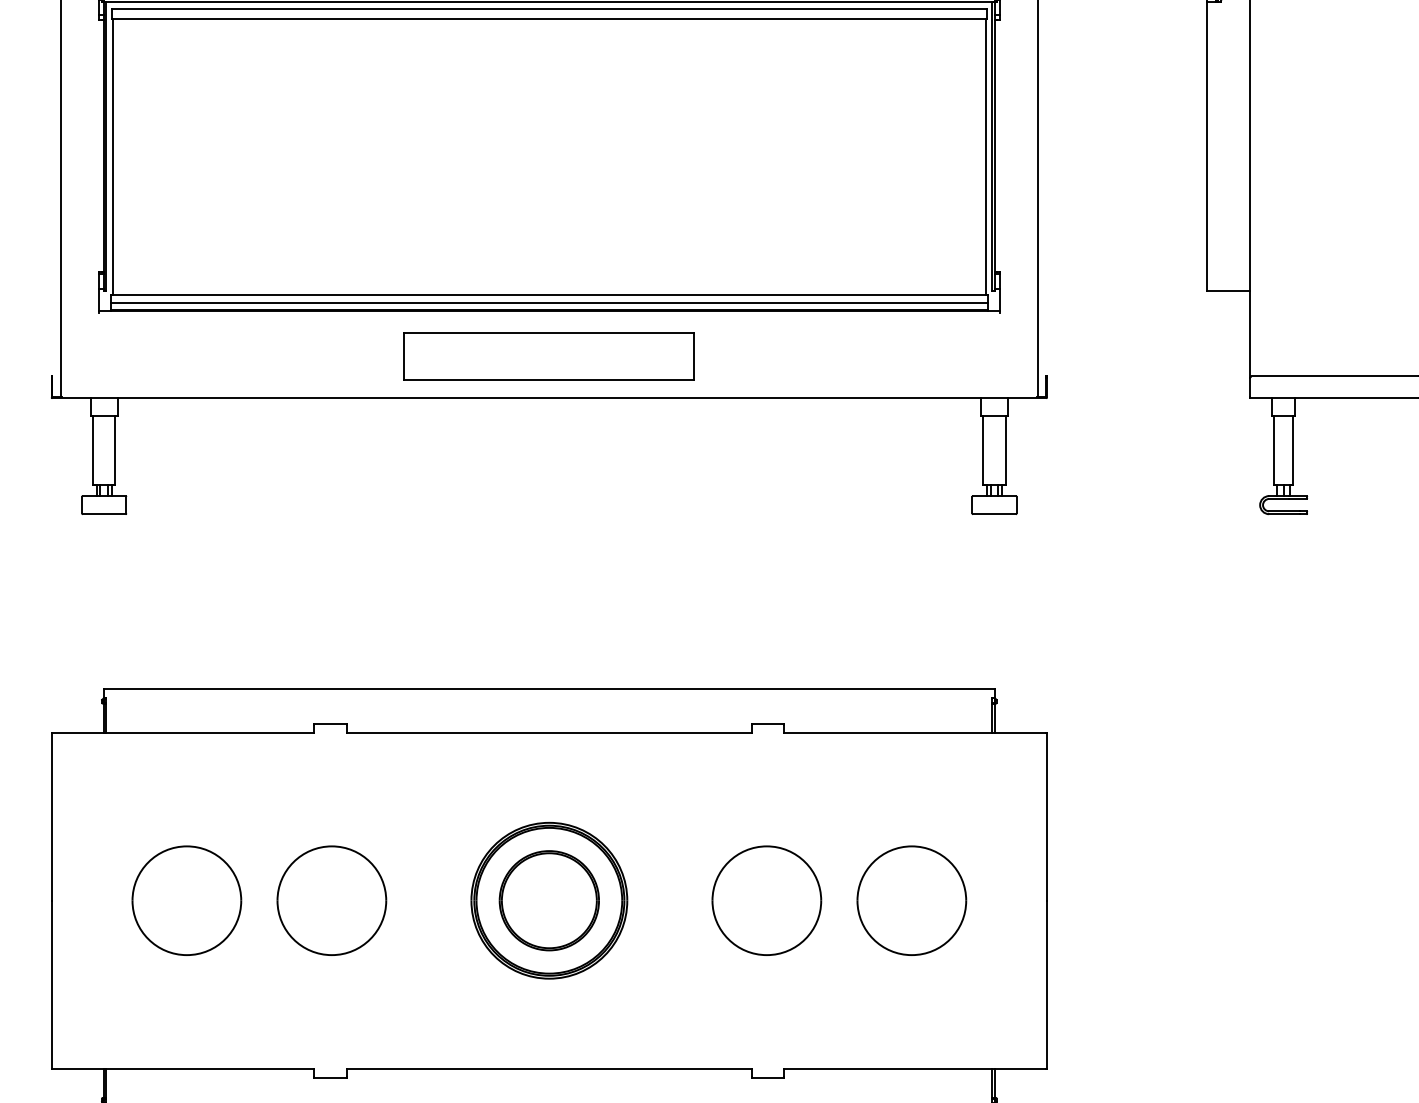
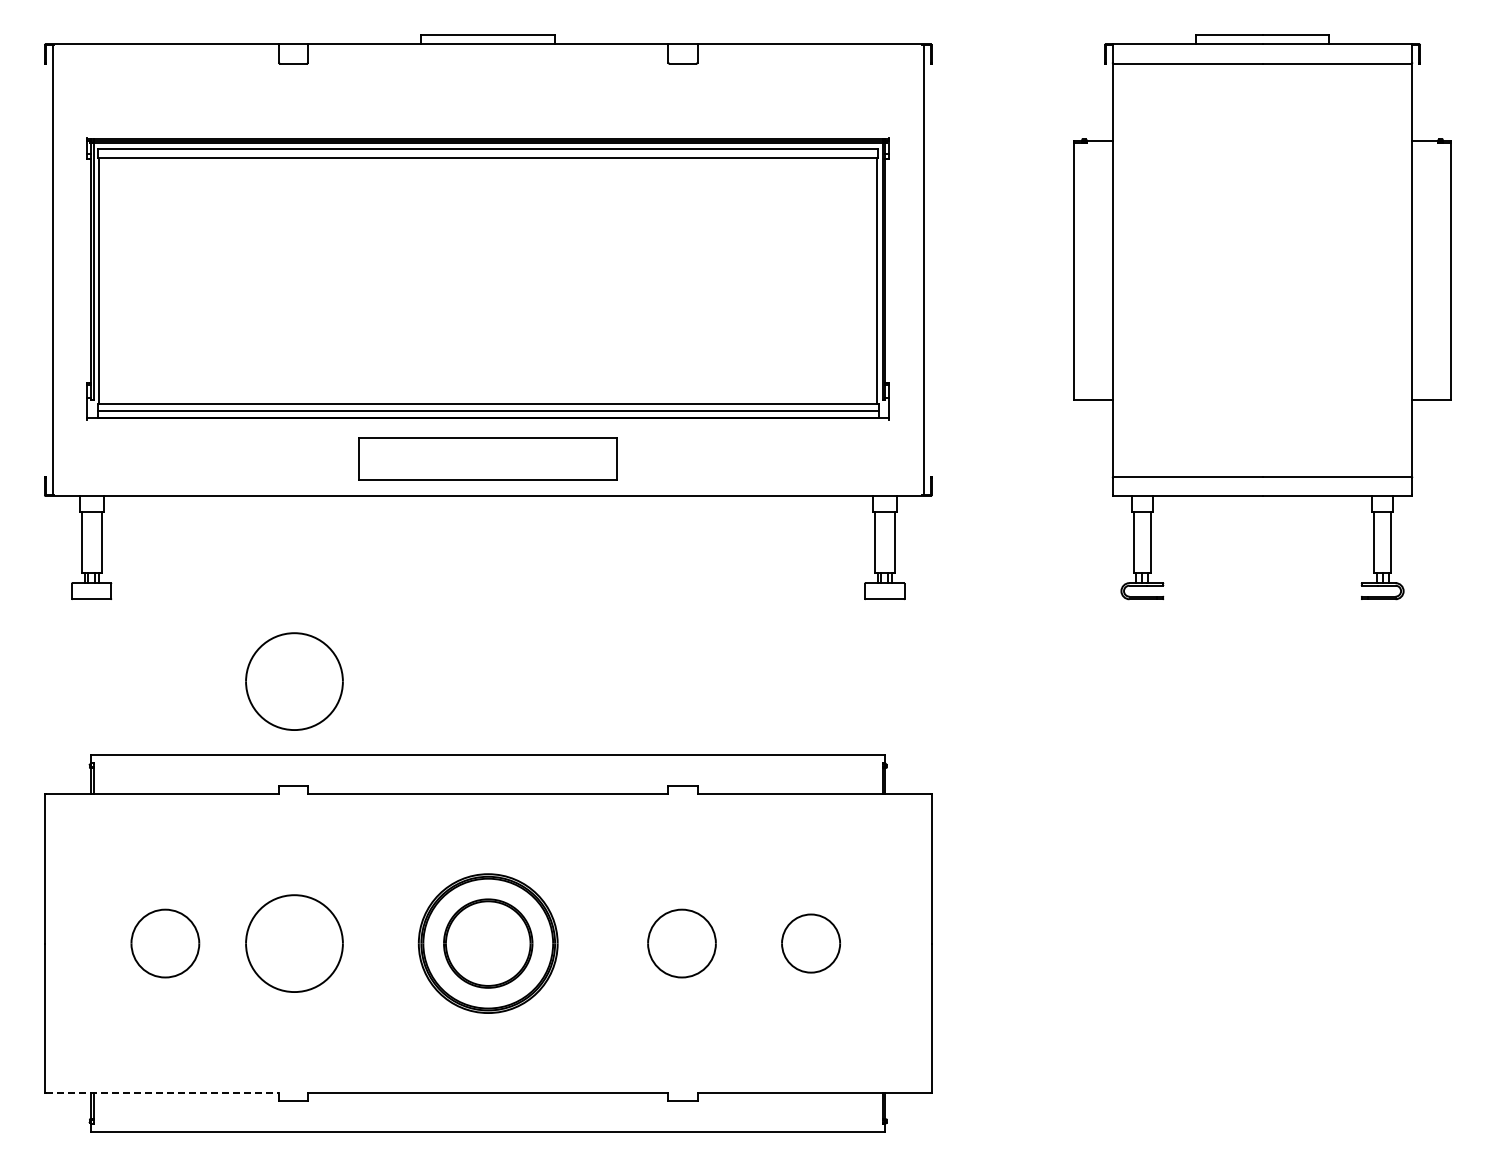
part: (331, 606) -> (294, 681), added
part: (187, 900) -> (165, 943), size x0.7
part: (766, 900) -> (681, 943), size x0.7
part: (911, 900) -> (810, 943), size x0.6
line: (183, 1068) -> (162, 1093), solid -> dashed

